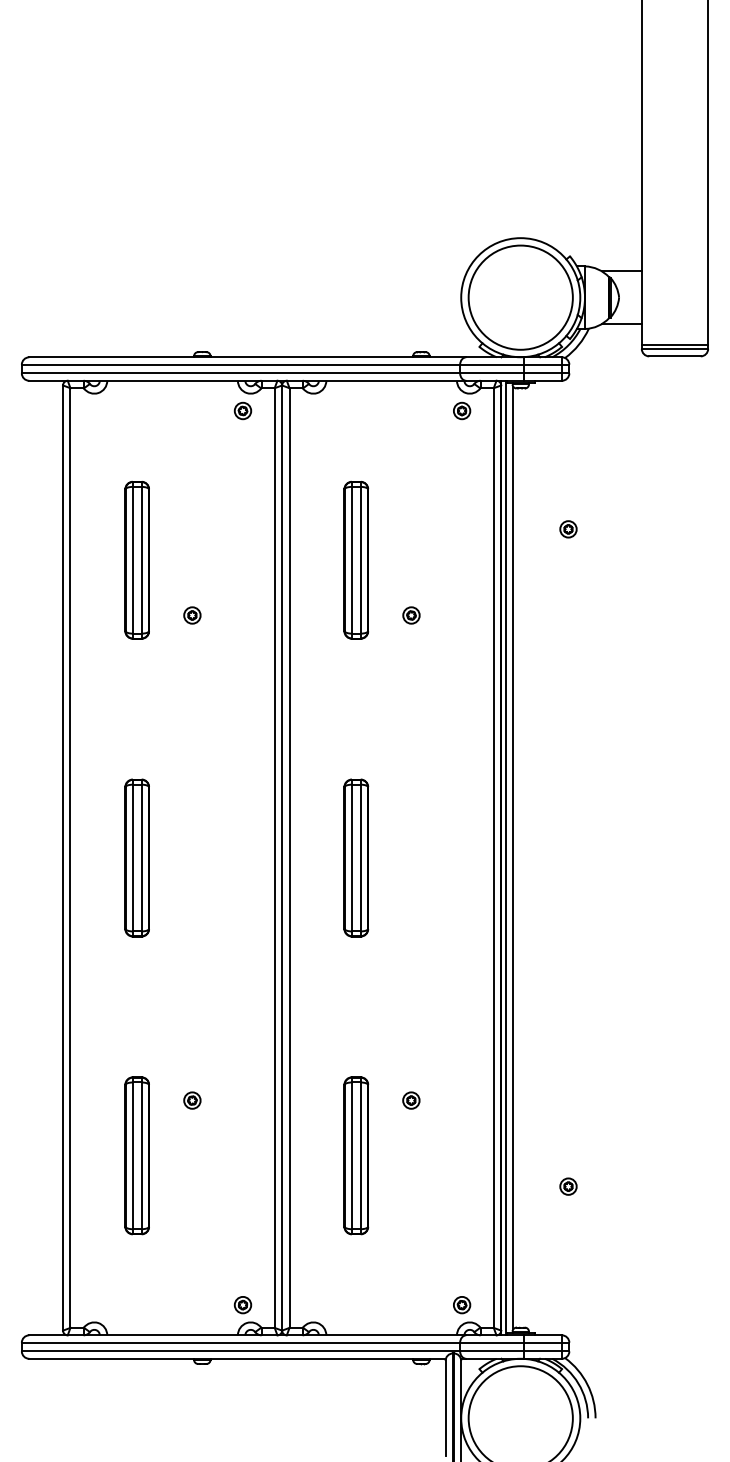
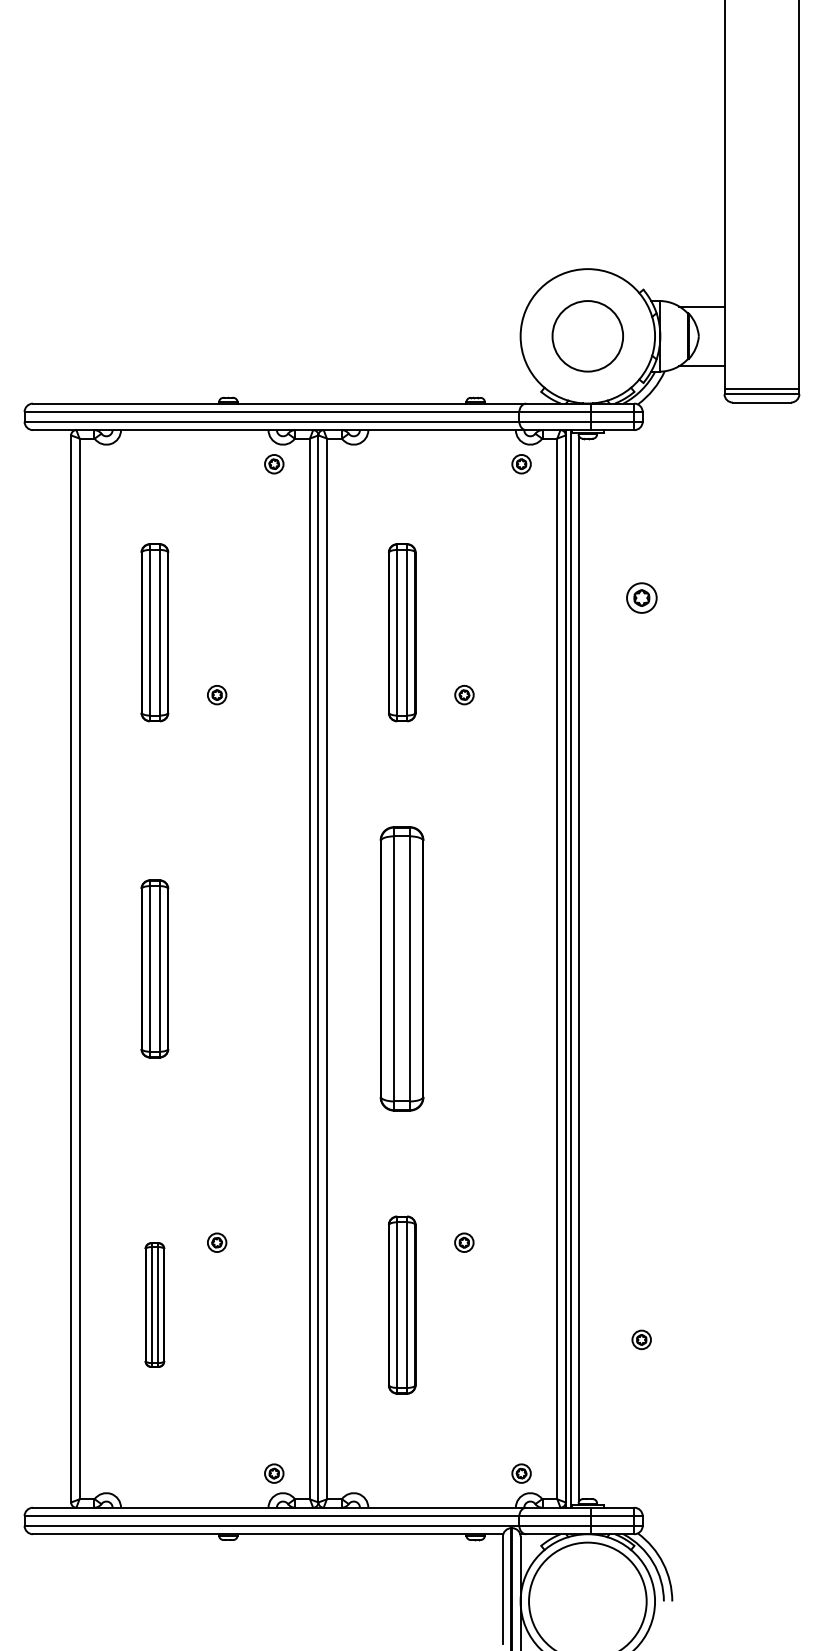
circle: (520, 297) -> (587, 336), size x0.6
part: (568, 529) -> (641, 597), size x1.6
part: (356, 857) -> (402, 968), size x1.6
part: (136, 1155) -> (154, 1304), size x0.7

